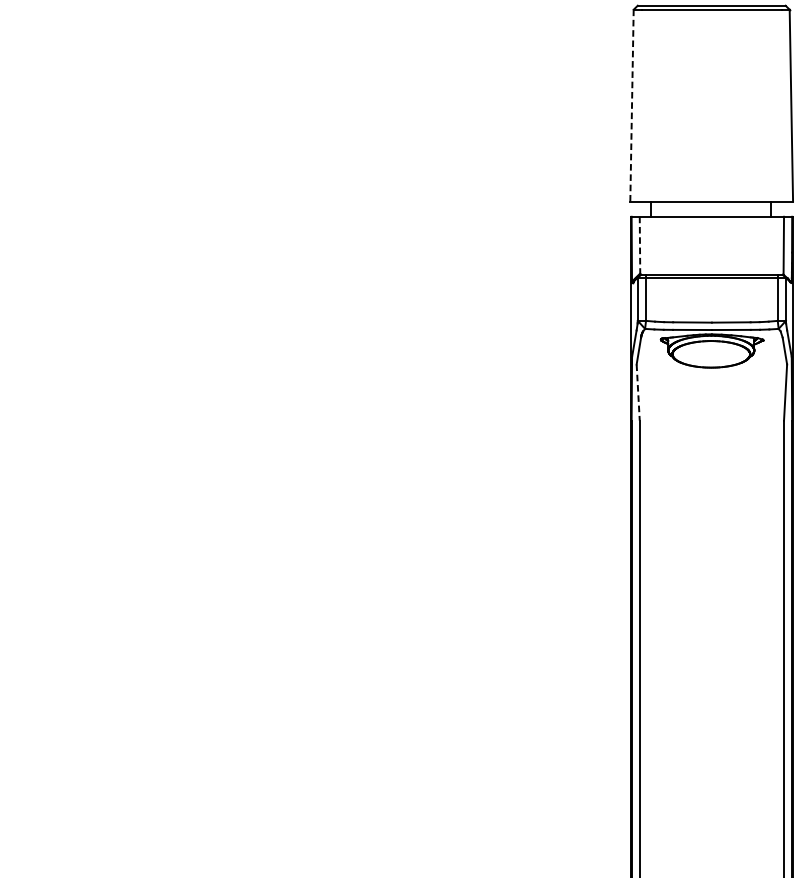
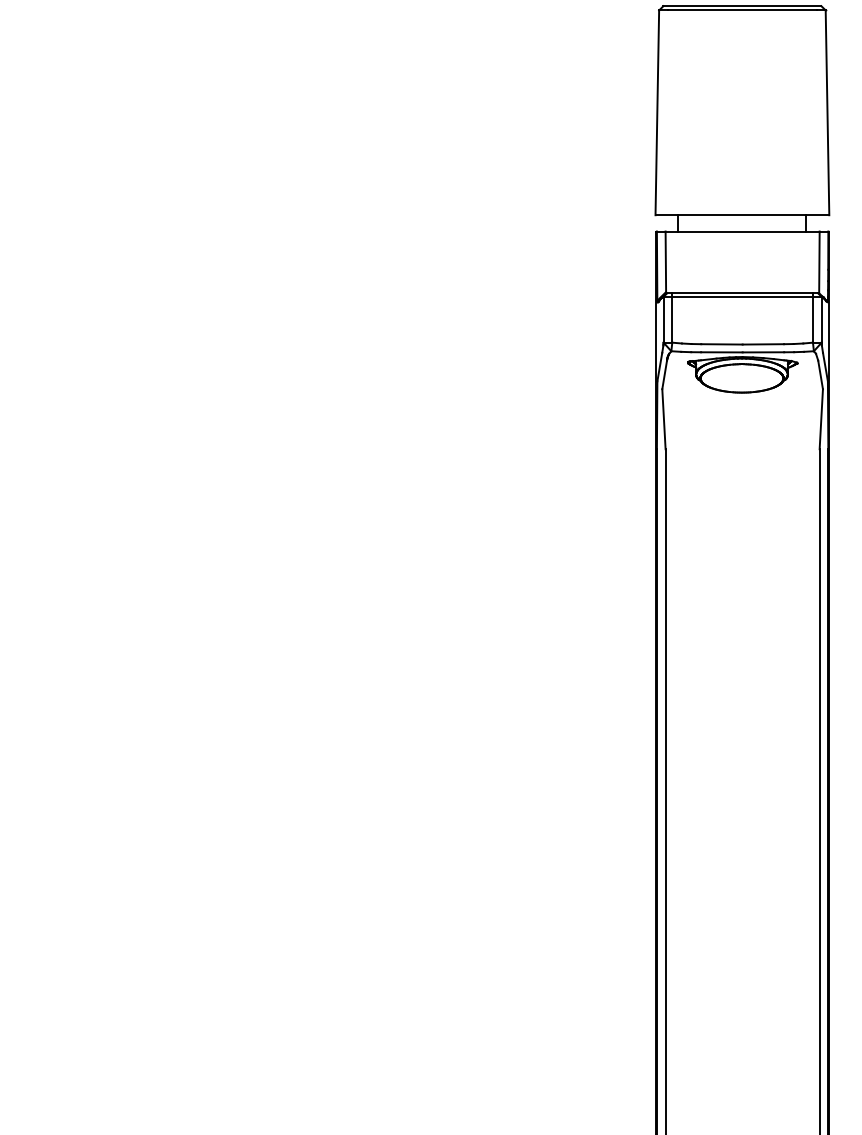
line: (632, 105) -> (657, 112), dashed -> solid
line: (639, 245) -> (665, 262), dashed -> solid
line: (637, 392) -> (663, 419), dashed -> solid

